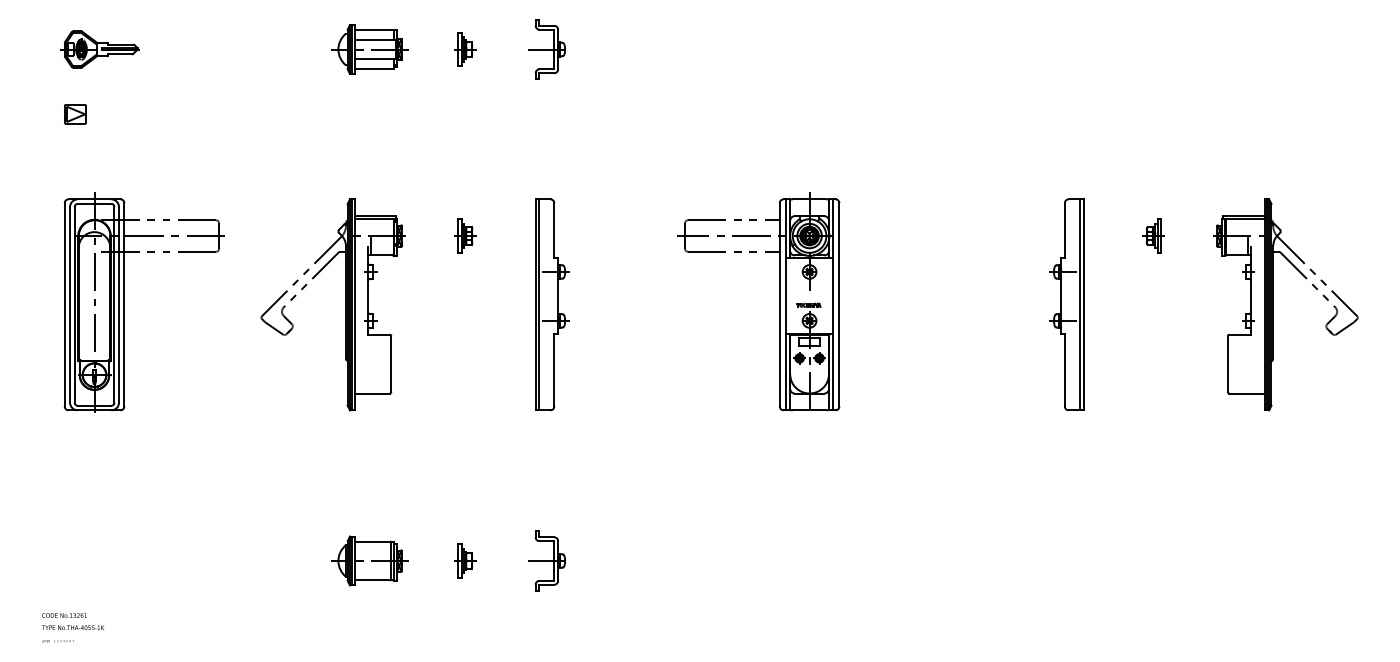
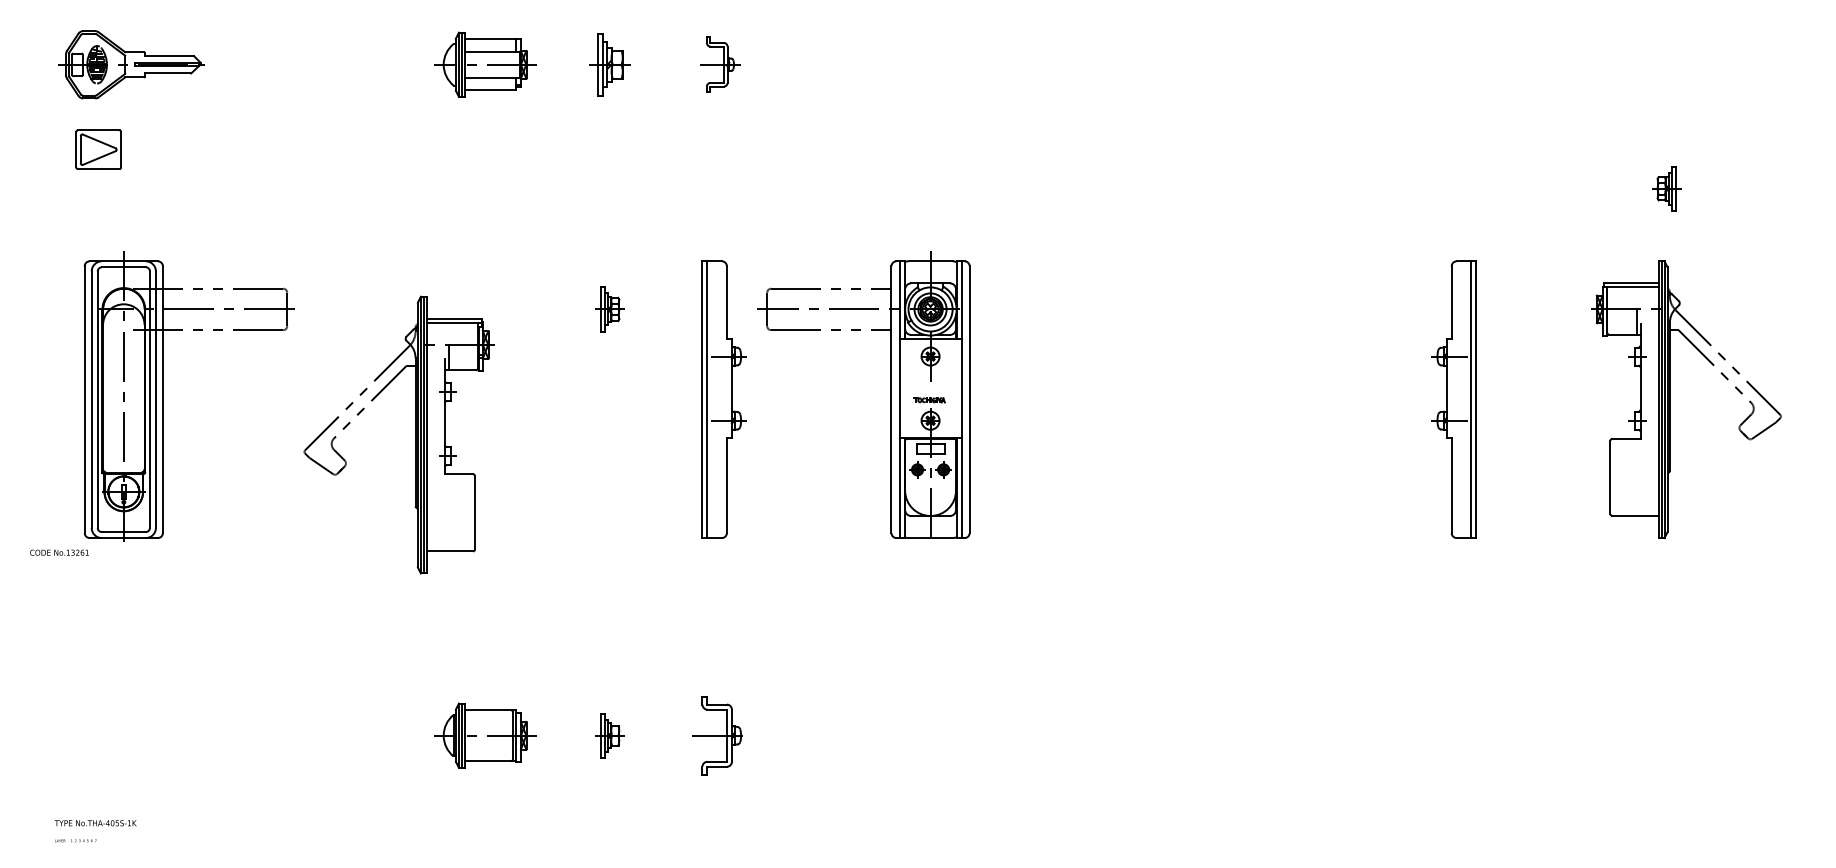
part: (99, 49) -> (130, 64), size x1.4
part: (465, 49) -> (610, 64), size x1.4
part: (546, 49) -> (716, 64), size x0.7
part: (75, 114) -> (98, 150), size x1.6
part: (1153, 235) -> (1666, 188), moved
part: (779, 301) -> (891, 395), moved
part: (345, 304) -> (414, 434), moved
part: (1066, 304) -> (1453, 399), moved
text: (64, 615) -> (59, 552), moved

